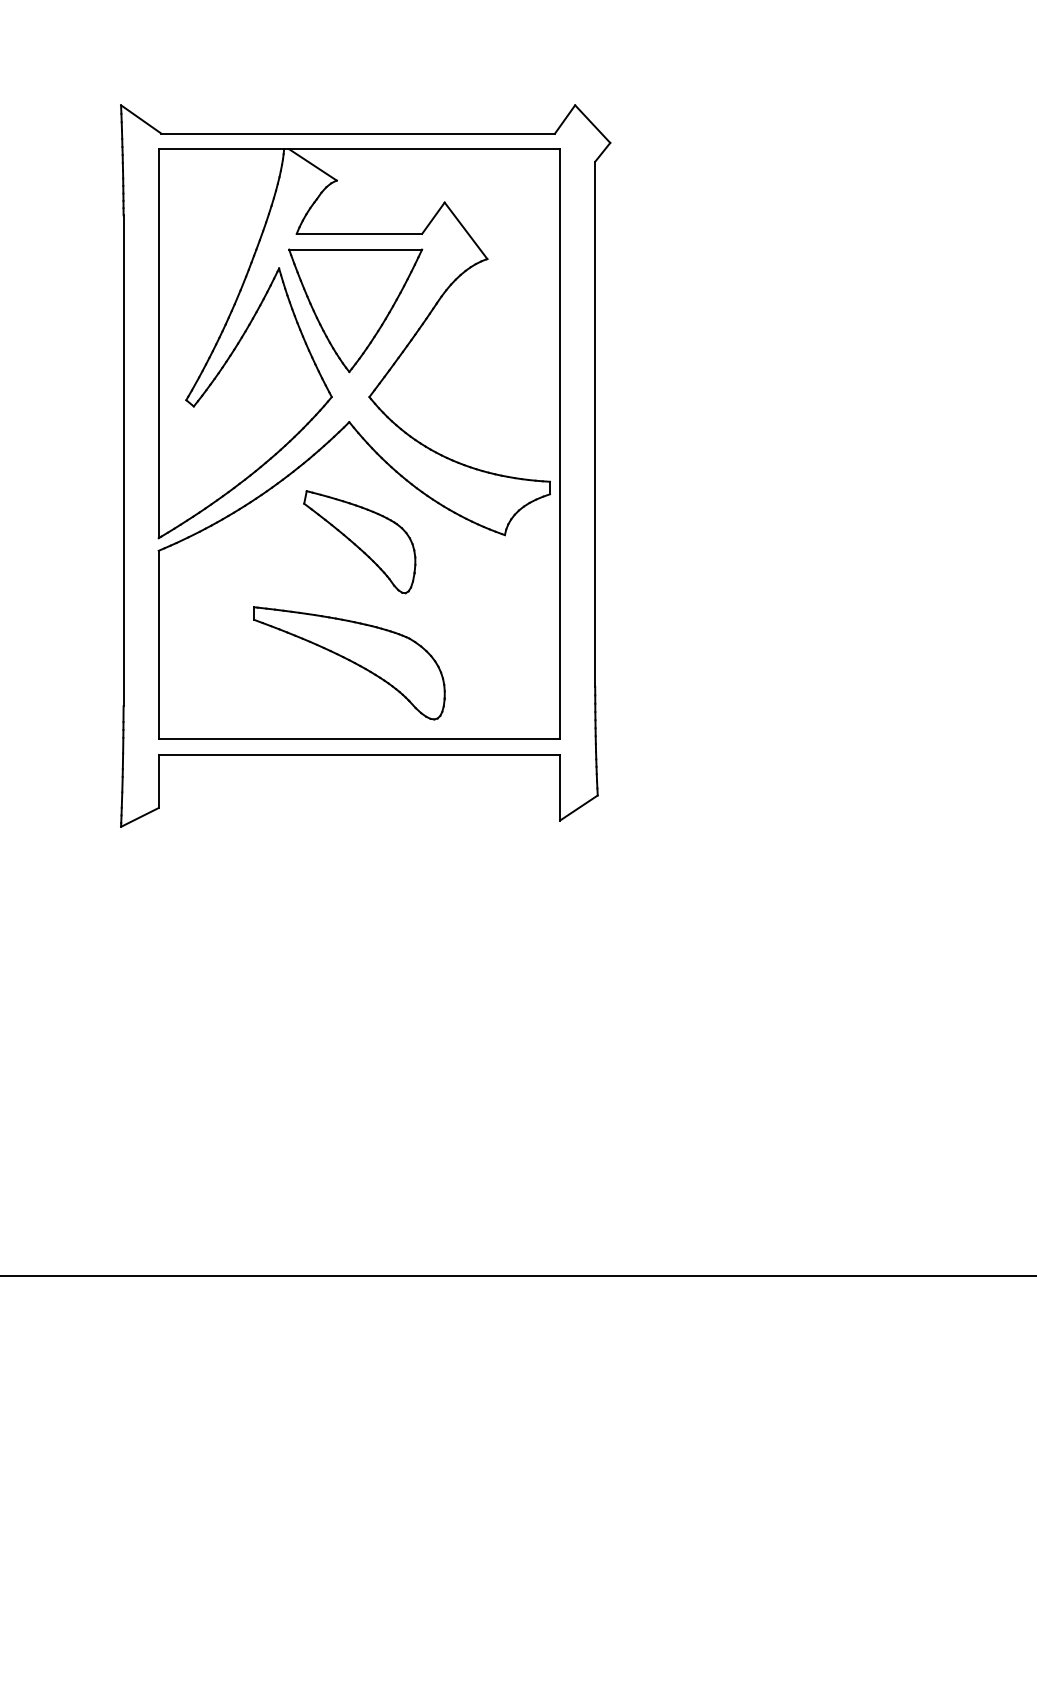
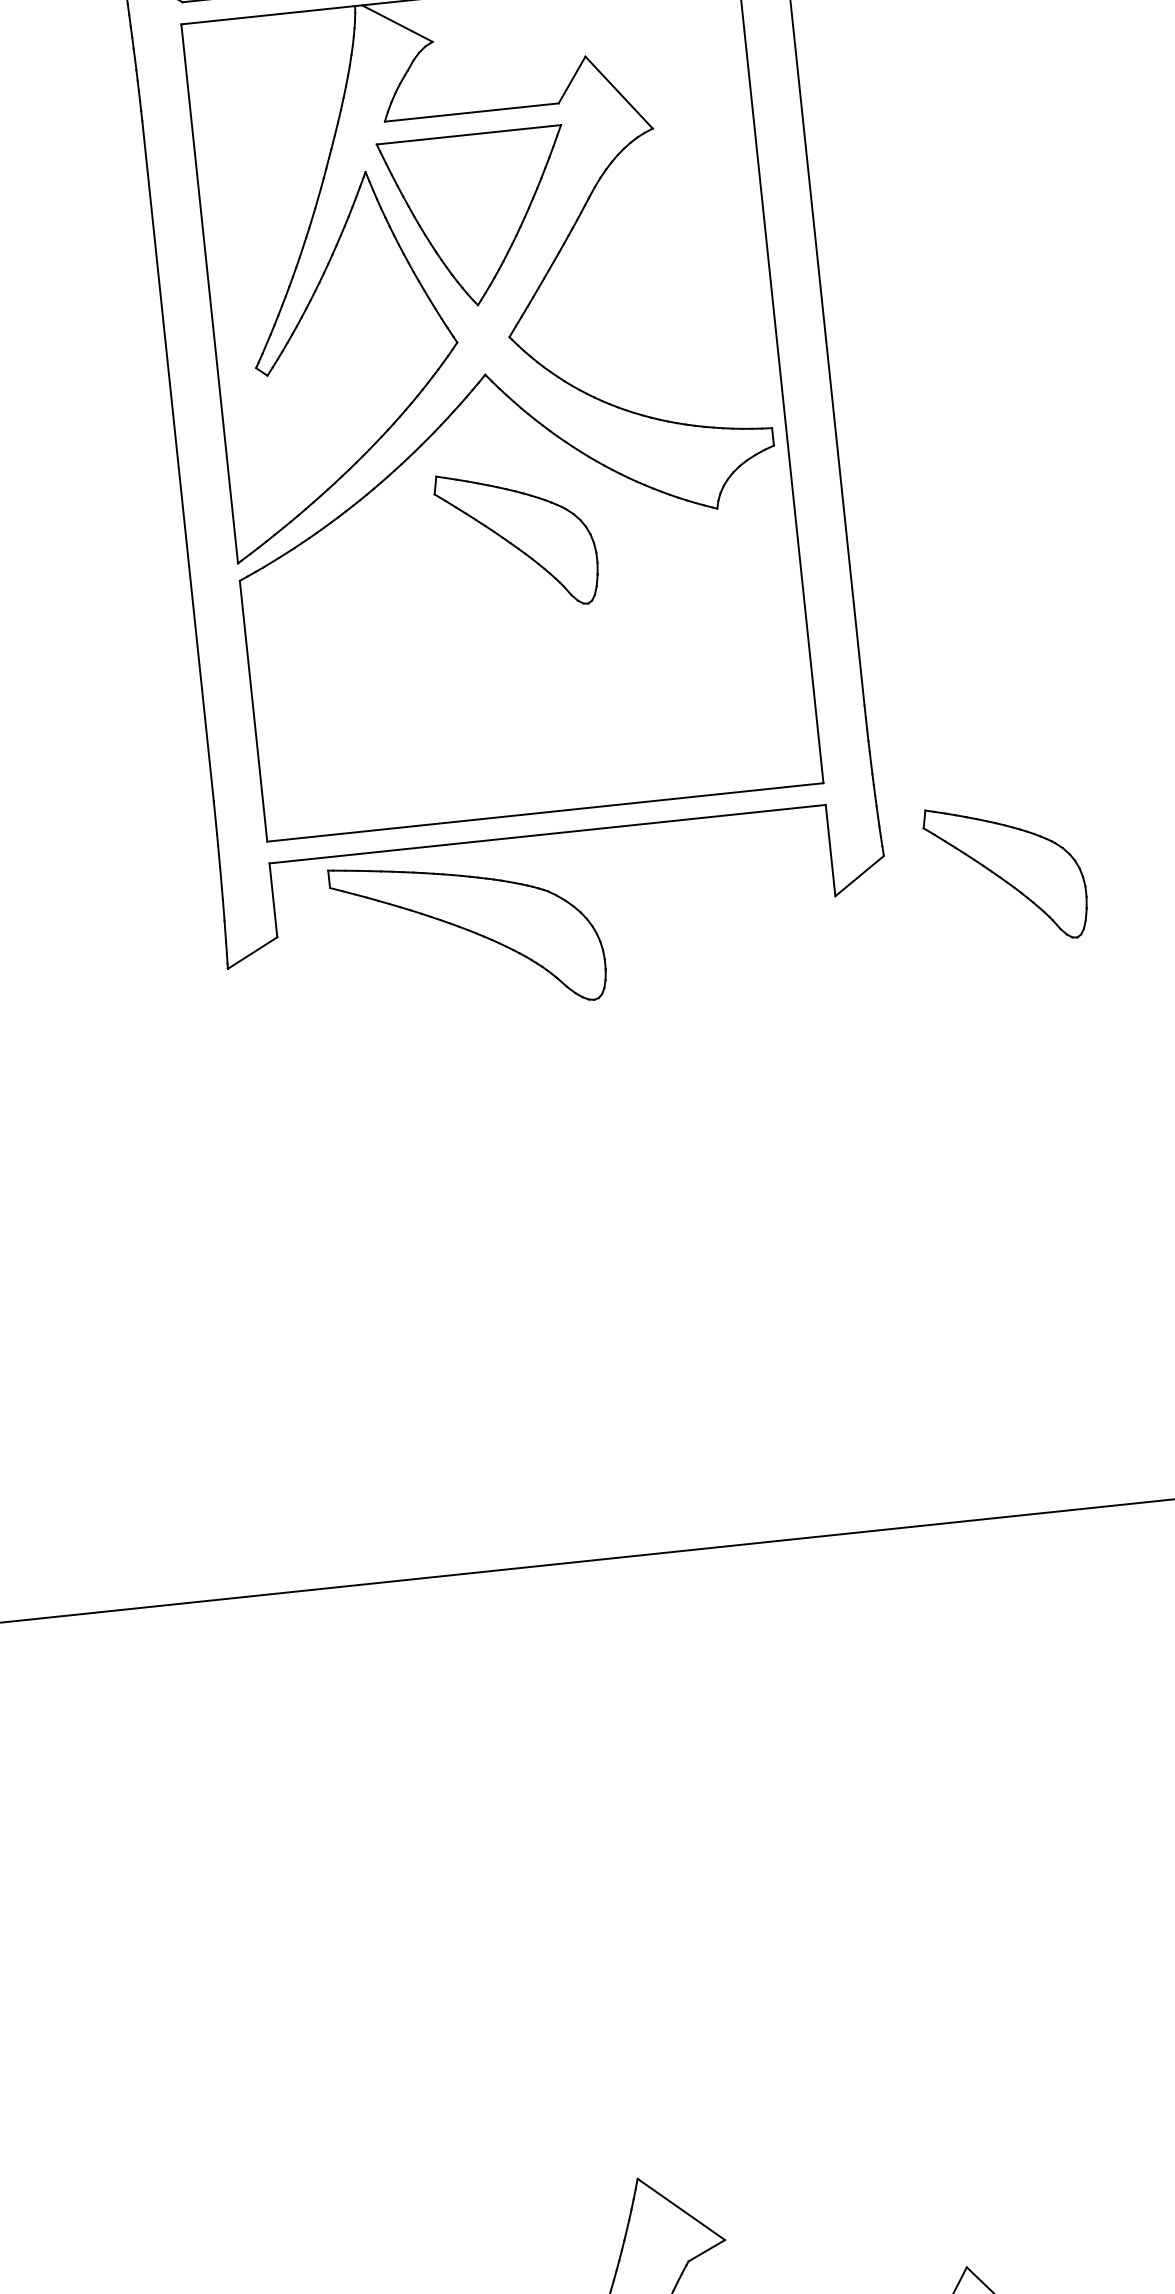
part: (349, 663) -> (468, 934), moved
part: (683, 817) -> (1005, 873), added

